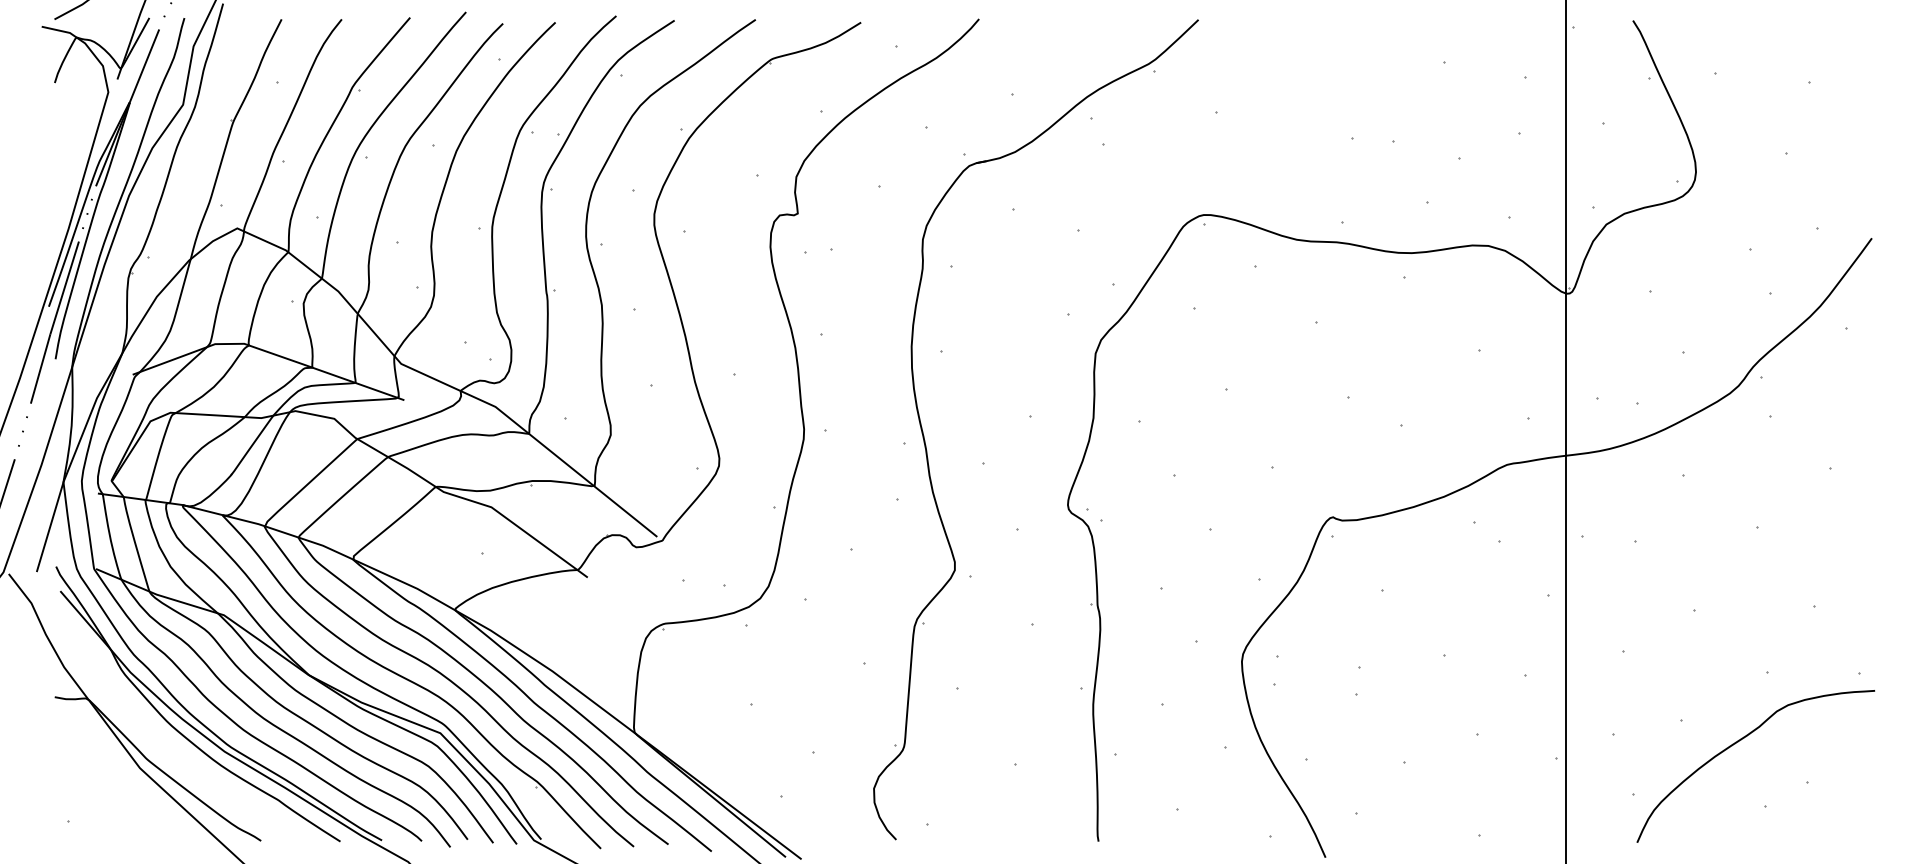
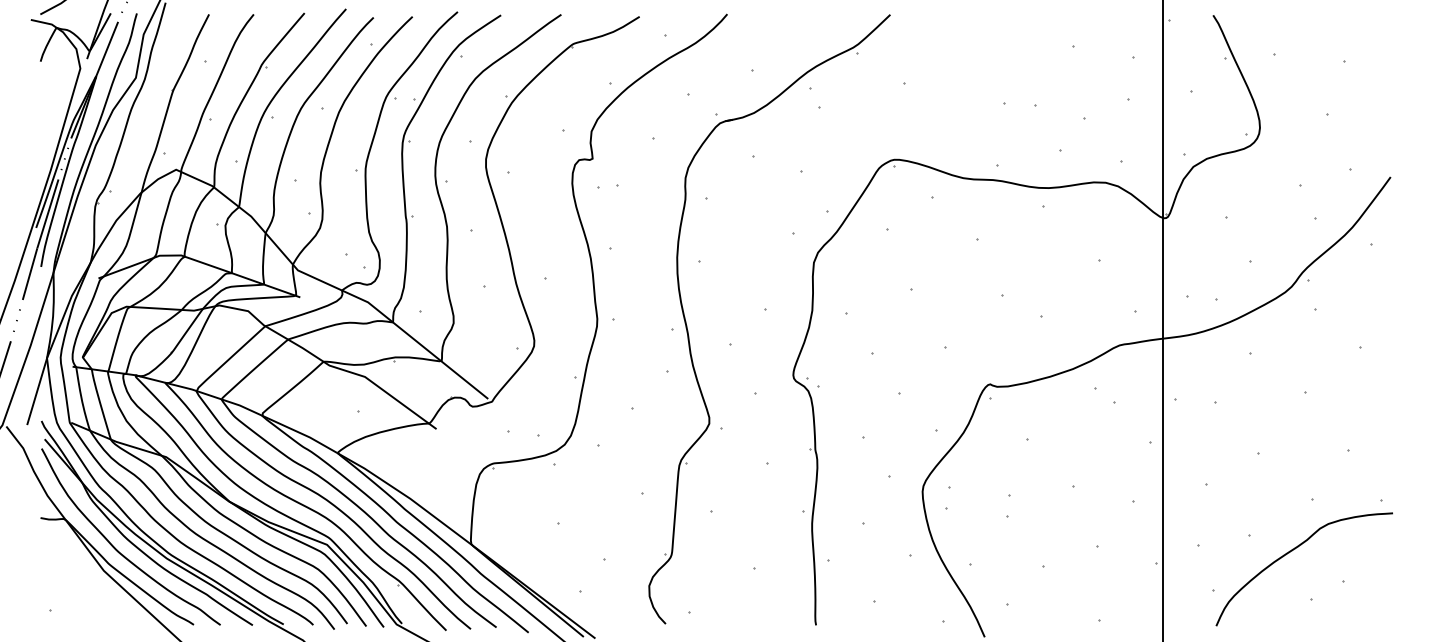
curve: (158, 740) -> (117, 550), added

